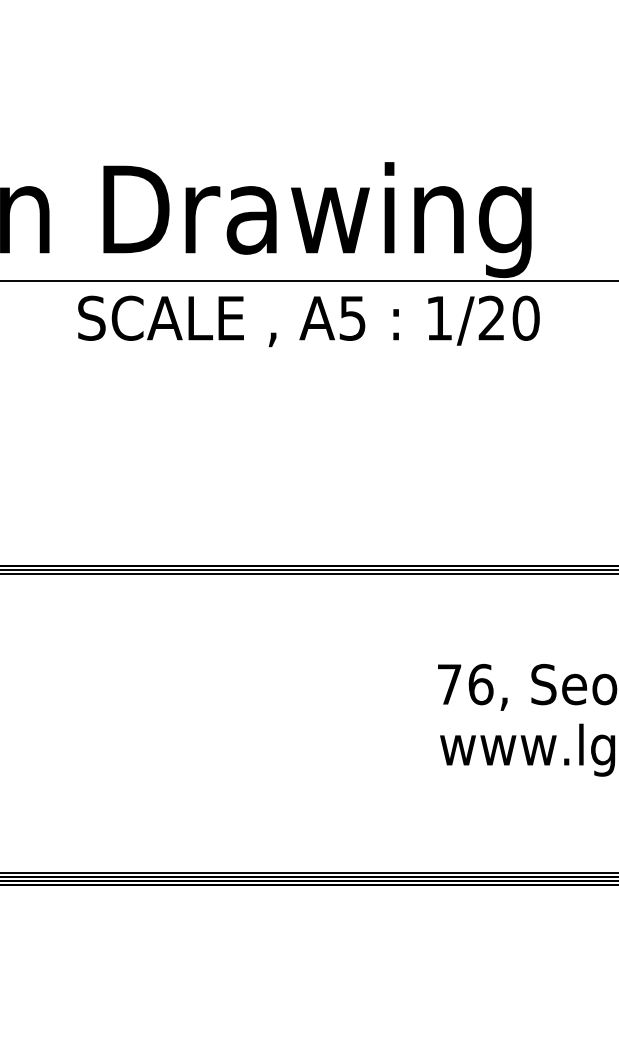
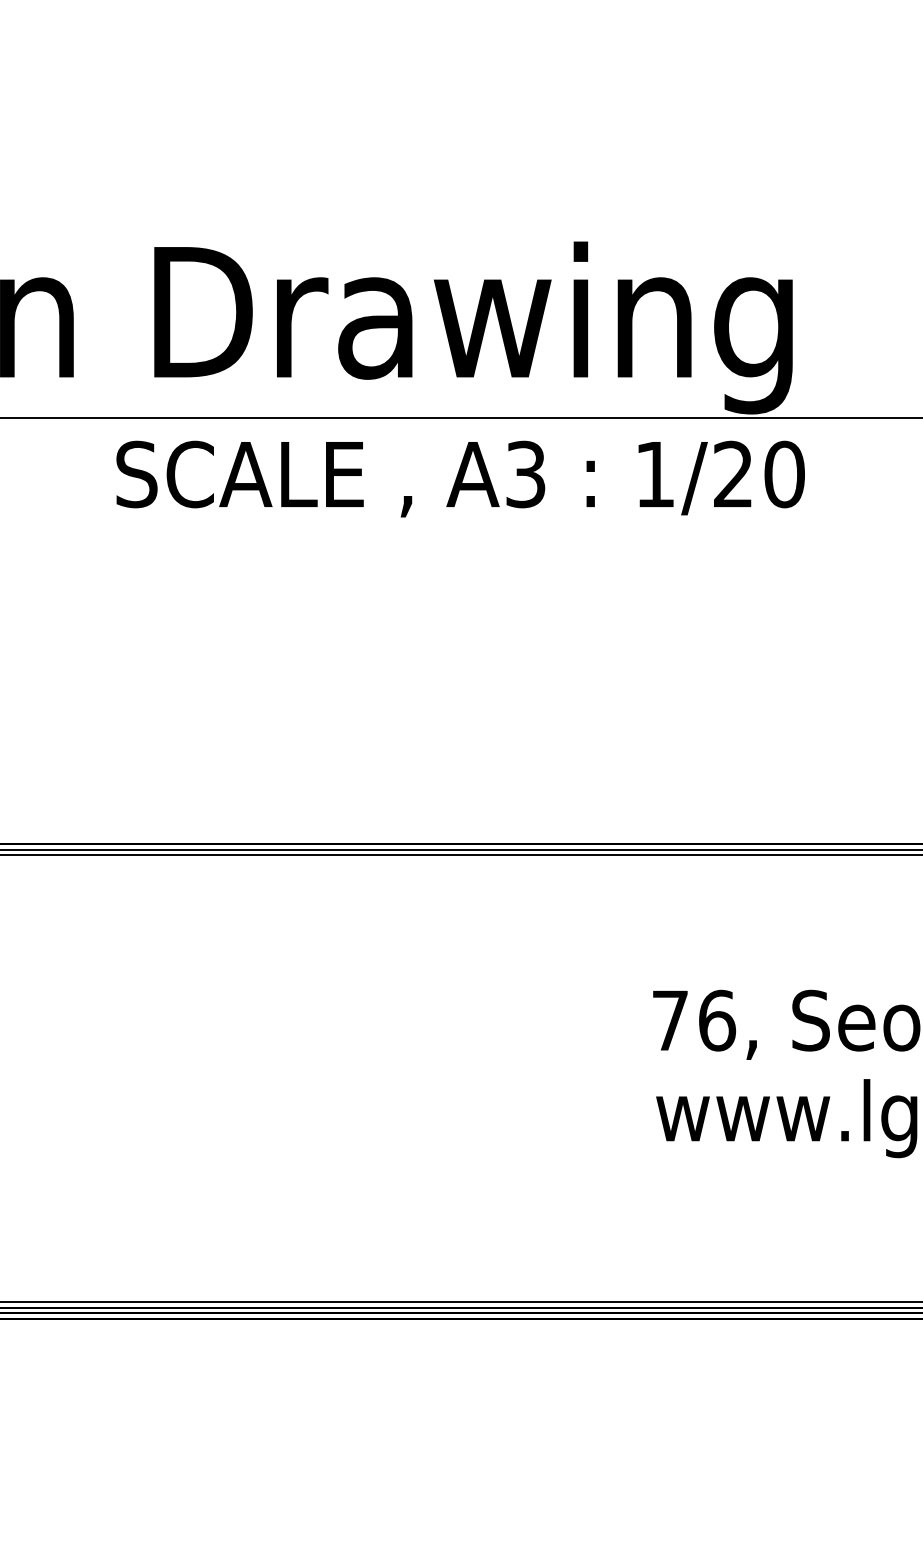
text: (352, 317) -> (525, 473), A5 -> A3

